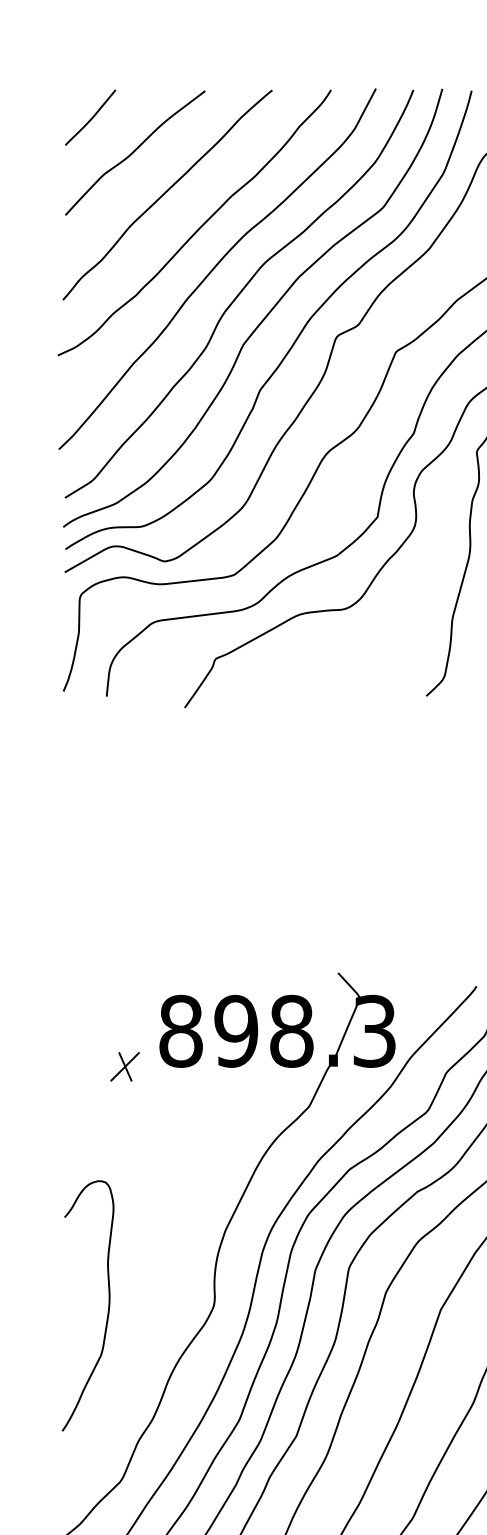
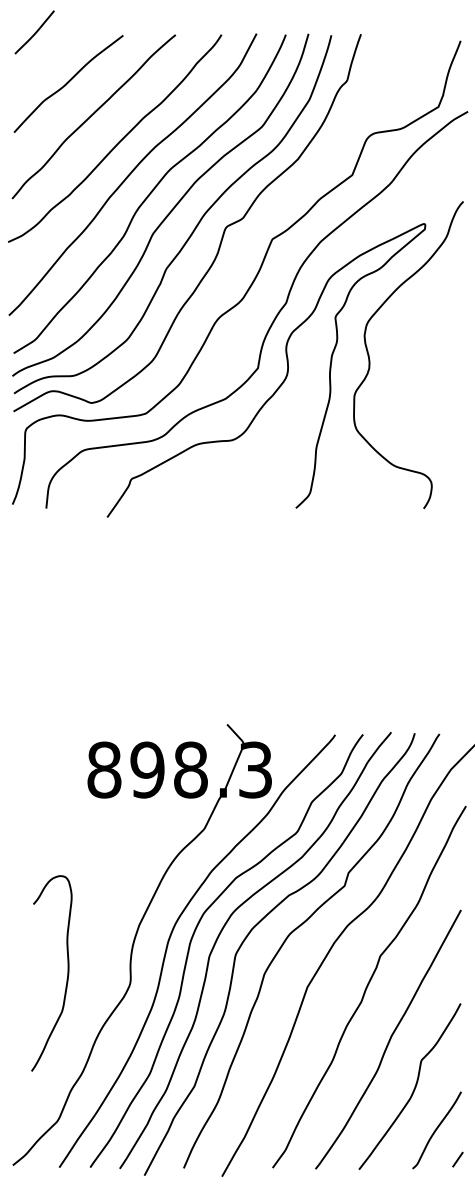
curve: (90, 117) -> (34, 32), moved
part: (124, 1066) -> (60, 797), removed
curve: (106, 1312) -> (66, 978), moved

